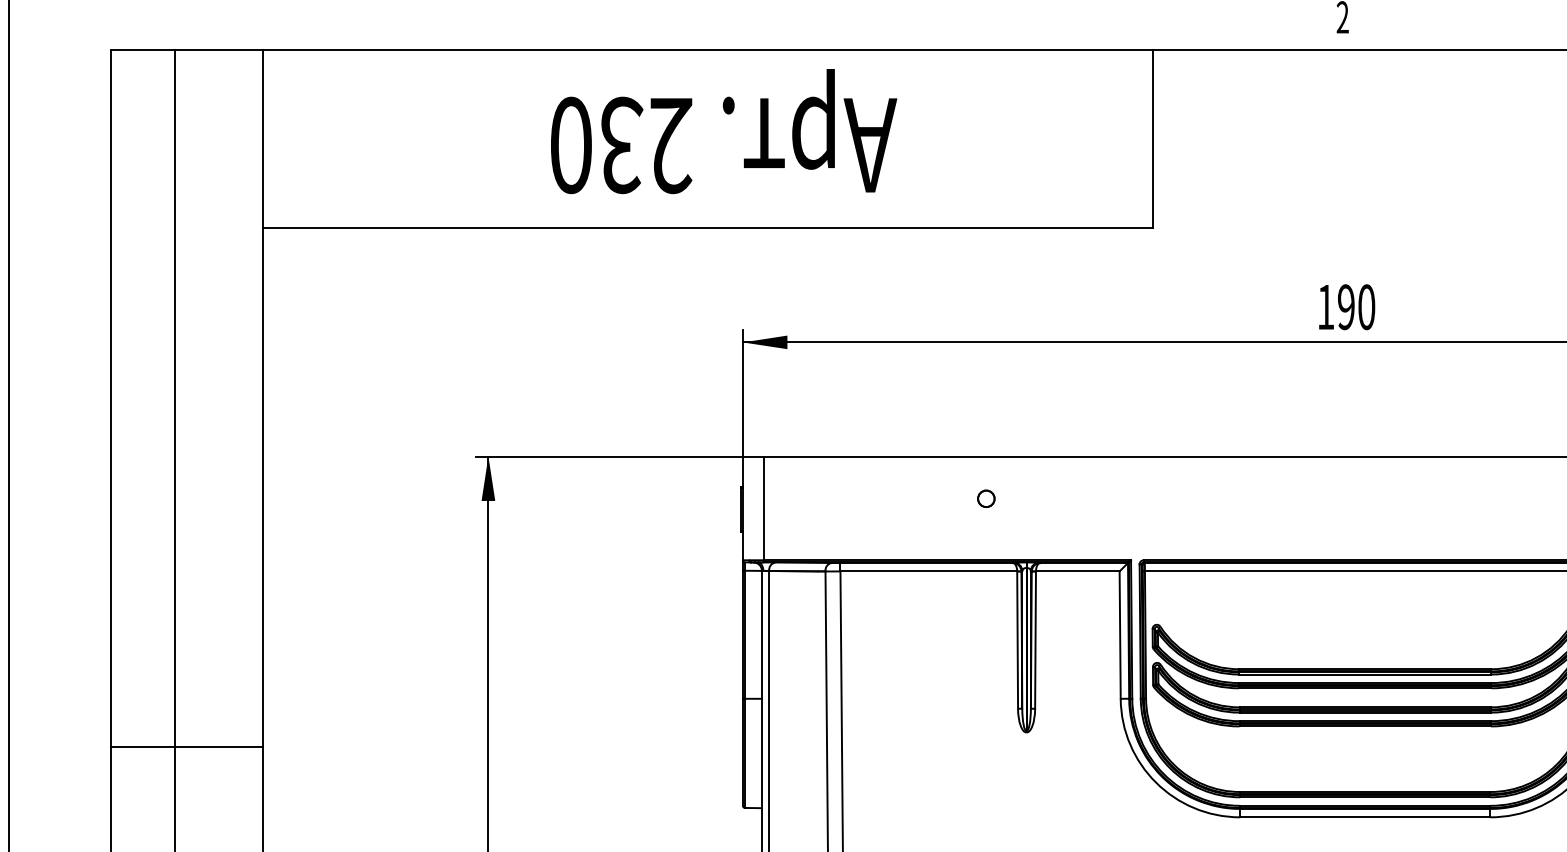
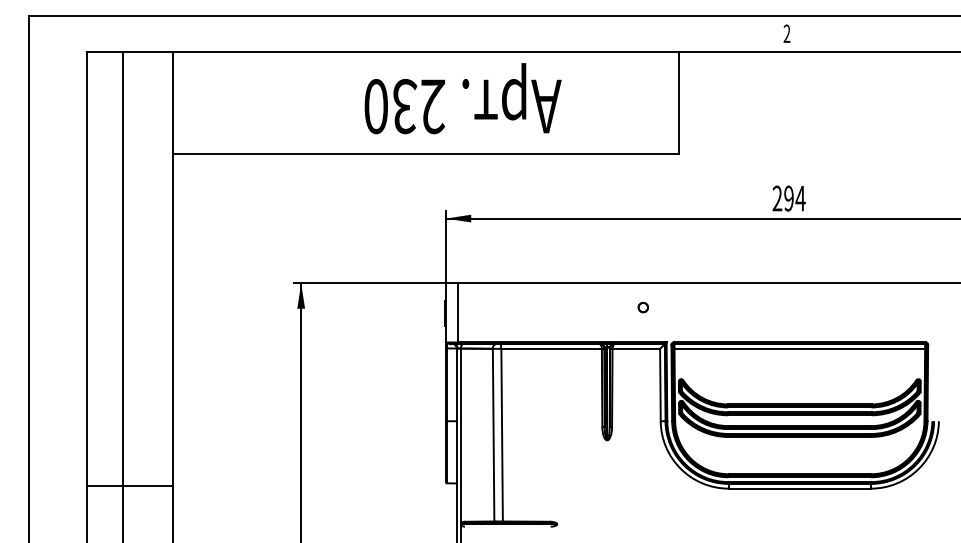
text: (722, 131) -> (462, 98), moved
text: (1345, 307) -> (788, 198), 190 -> 294
part: (984, 498) -> (642, 307), moved
line: (186, 746) -> (129, 485), moved

